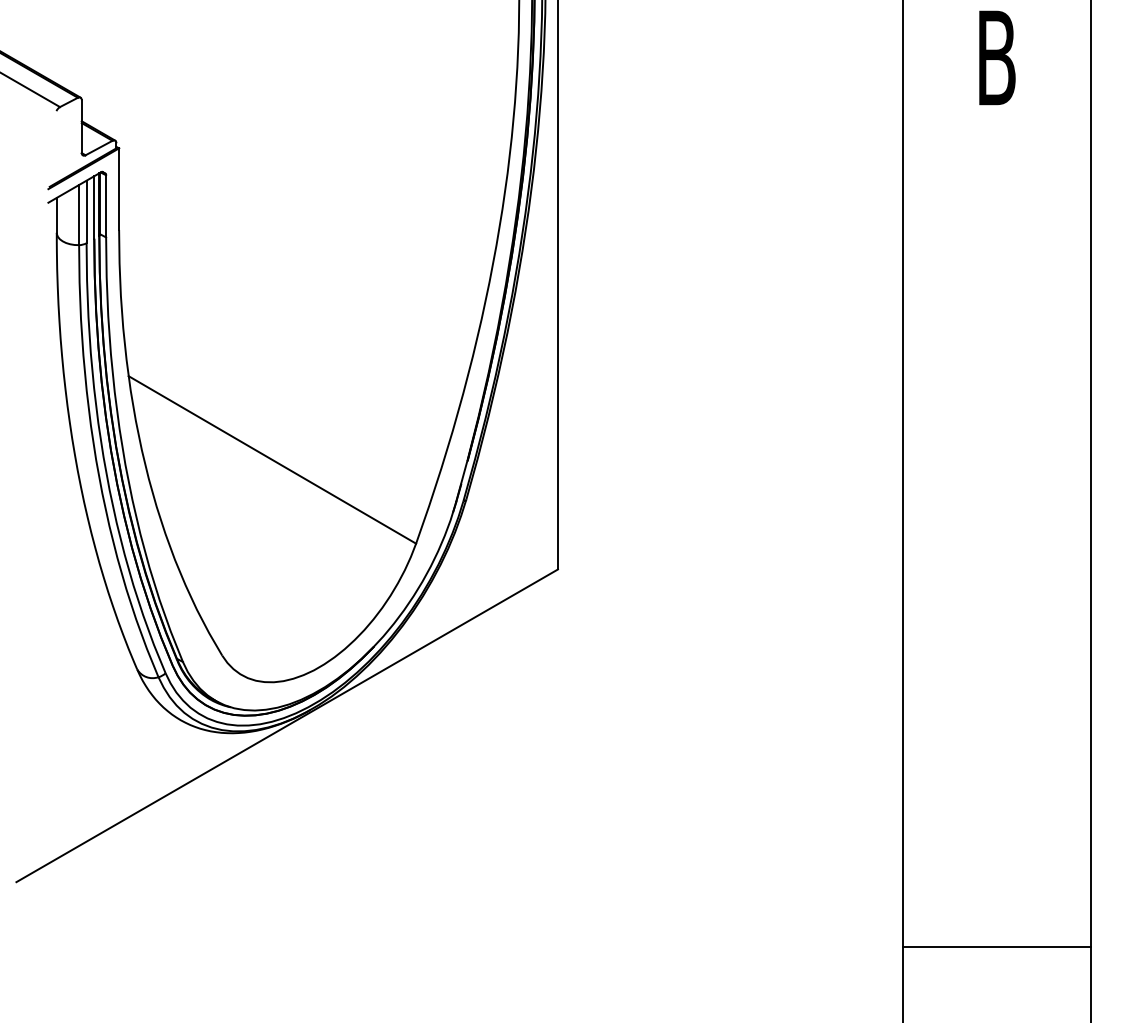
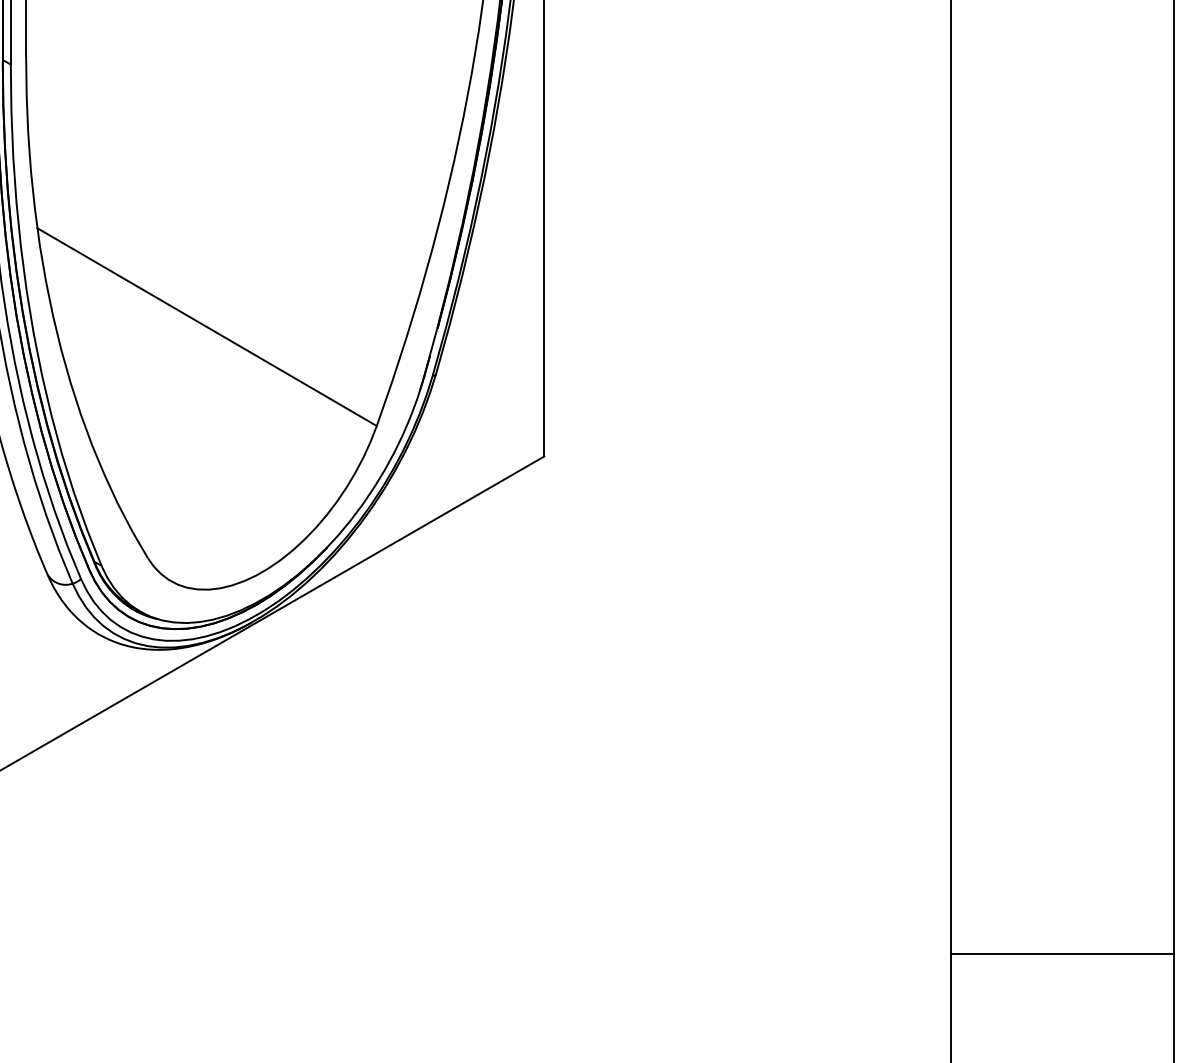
line: (996, 946) -> (1062, 953), moved

